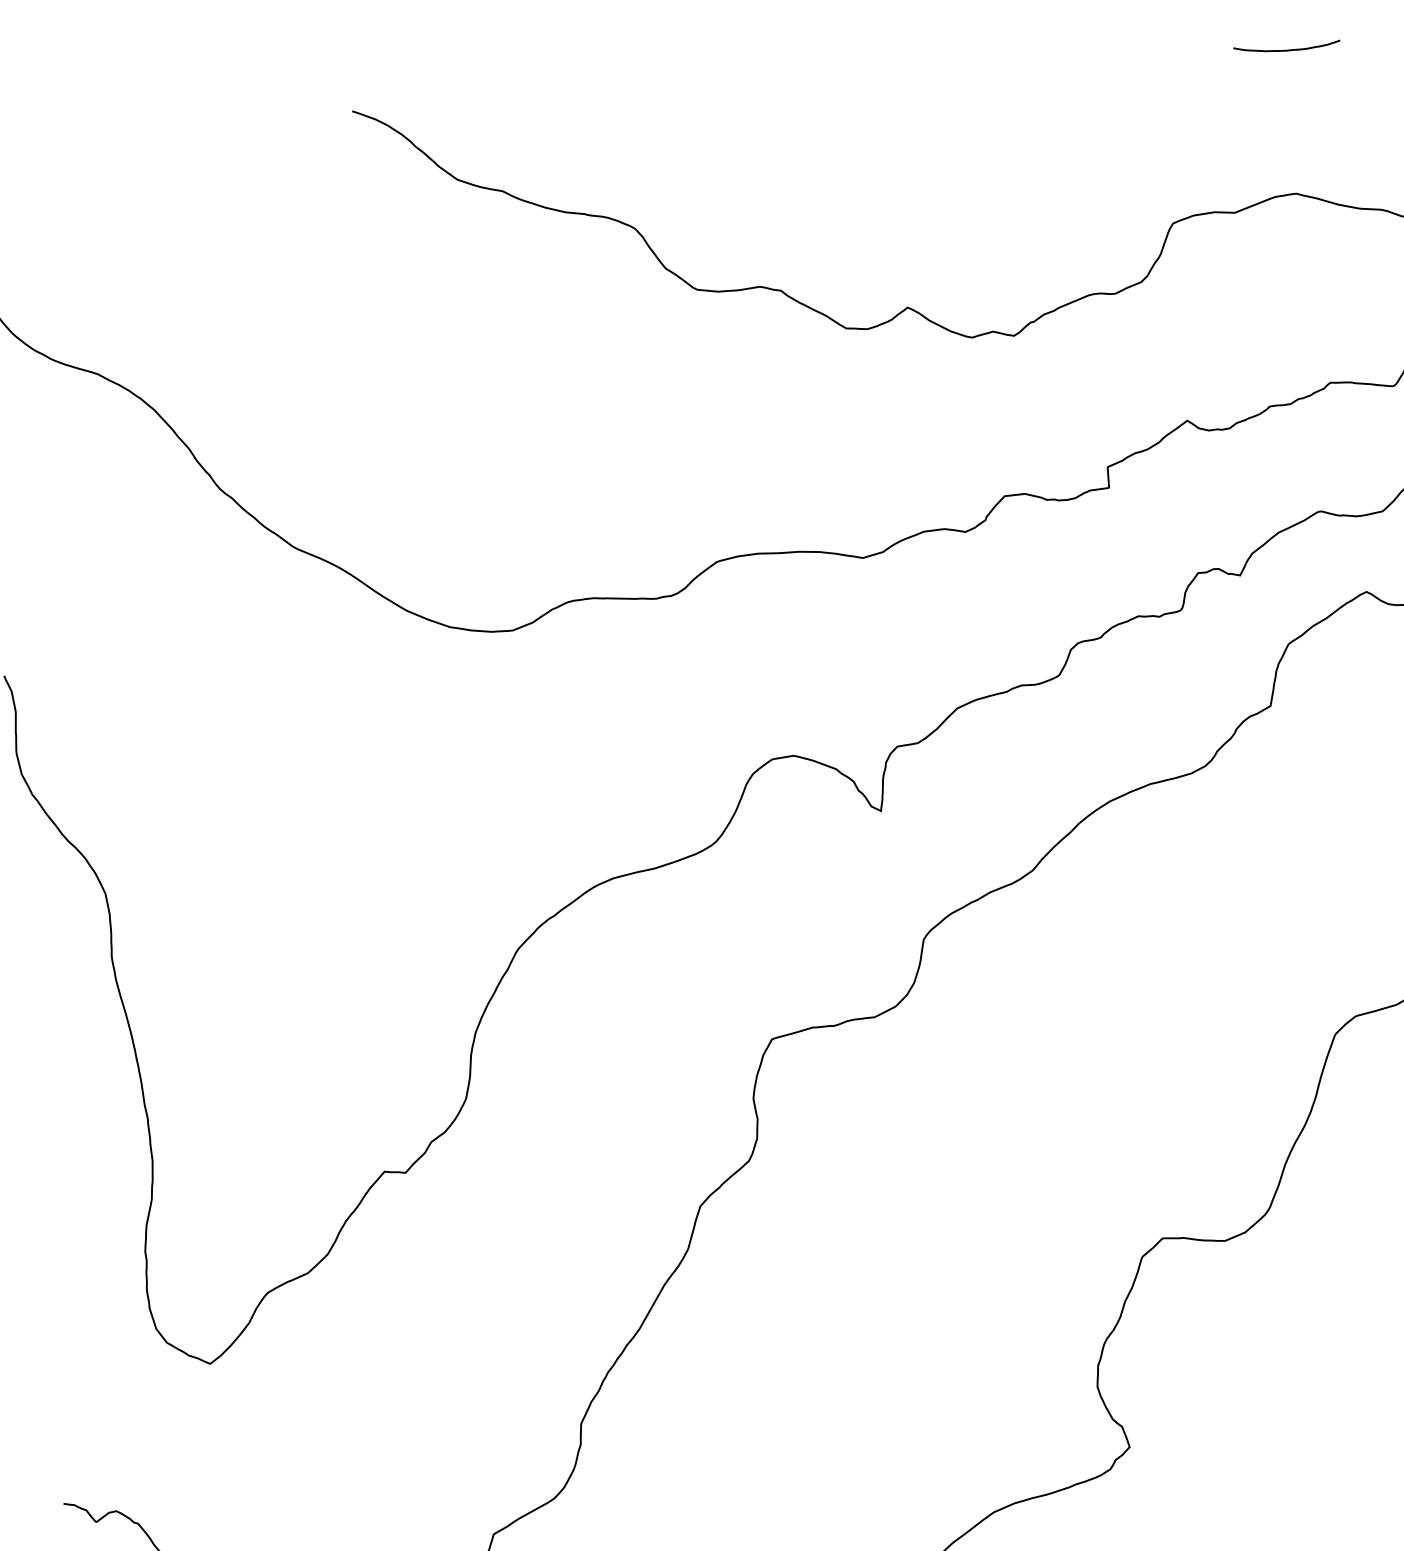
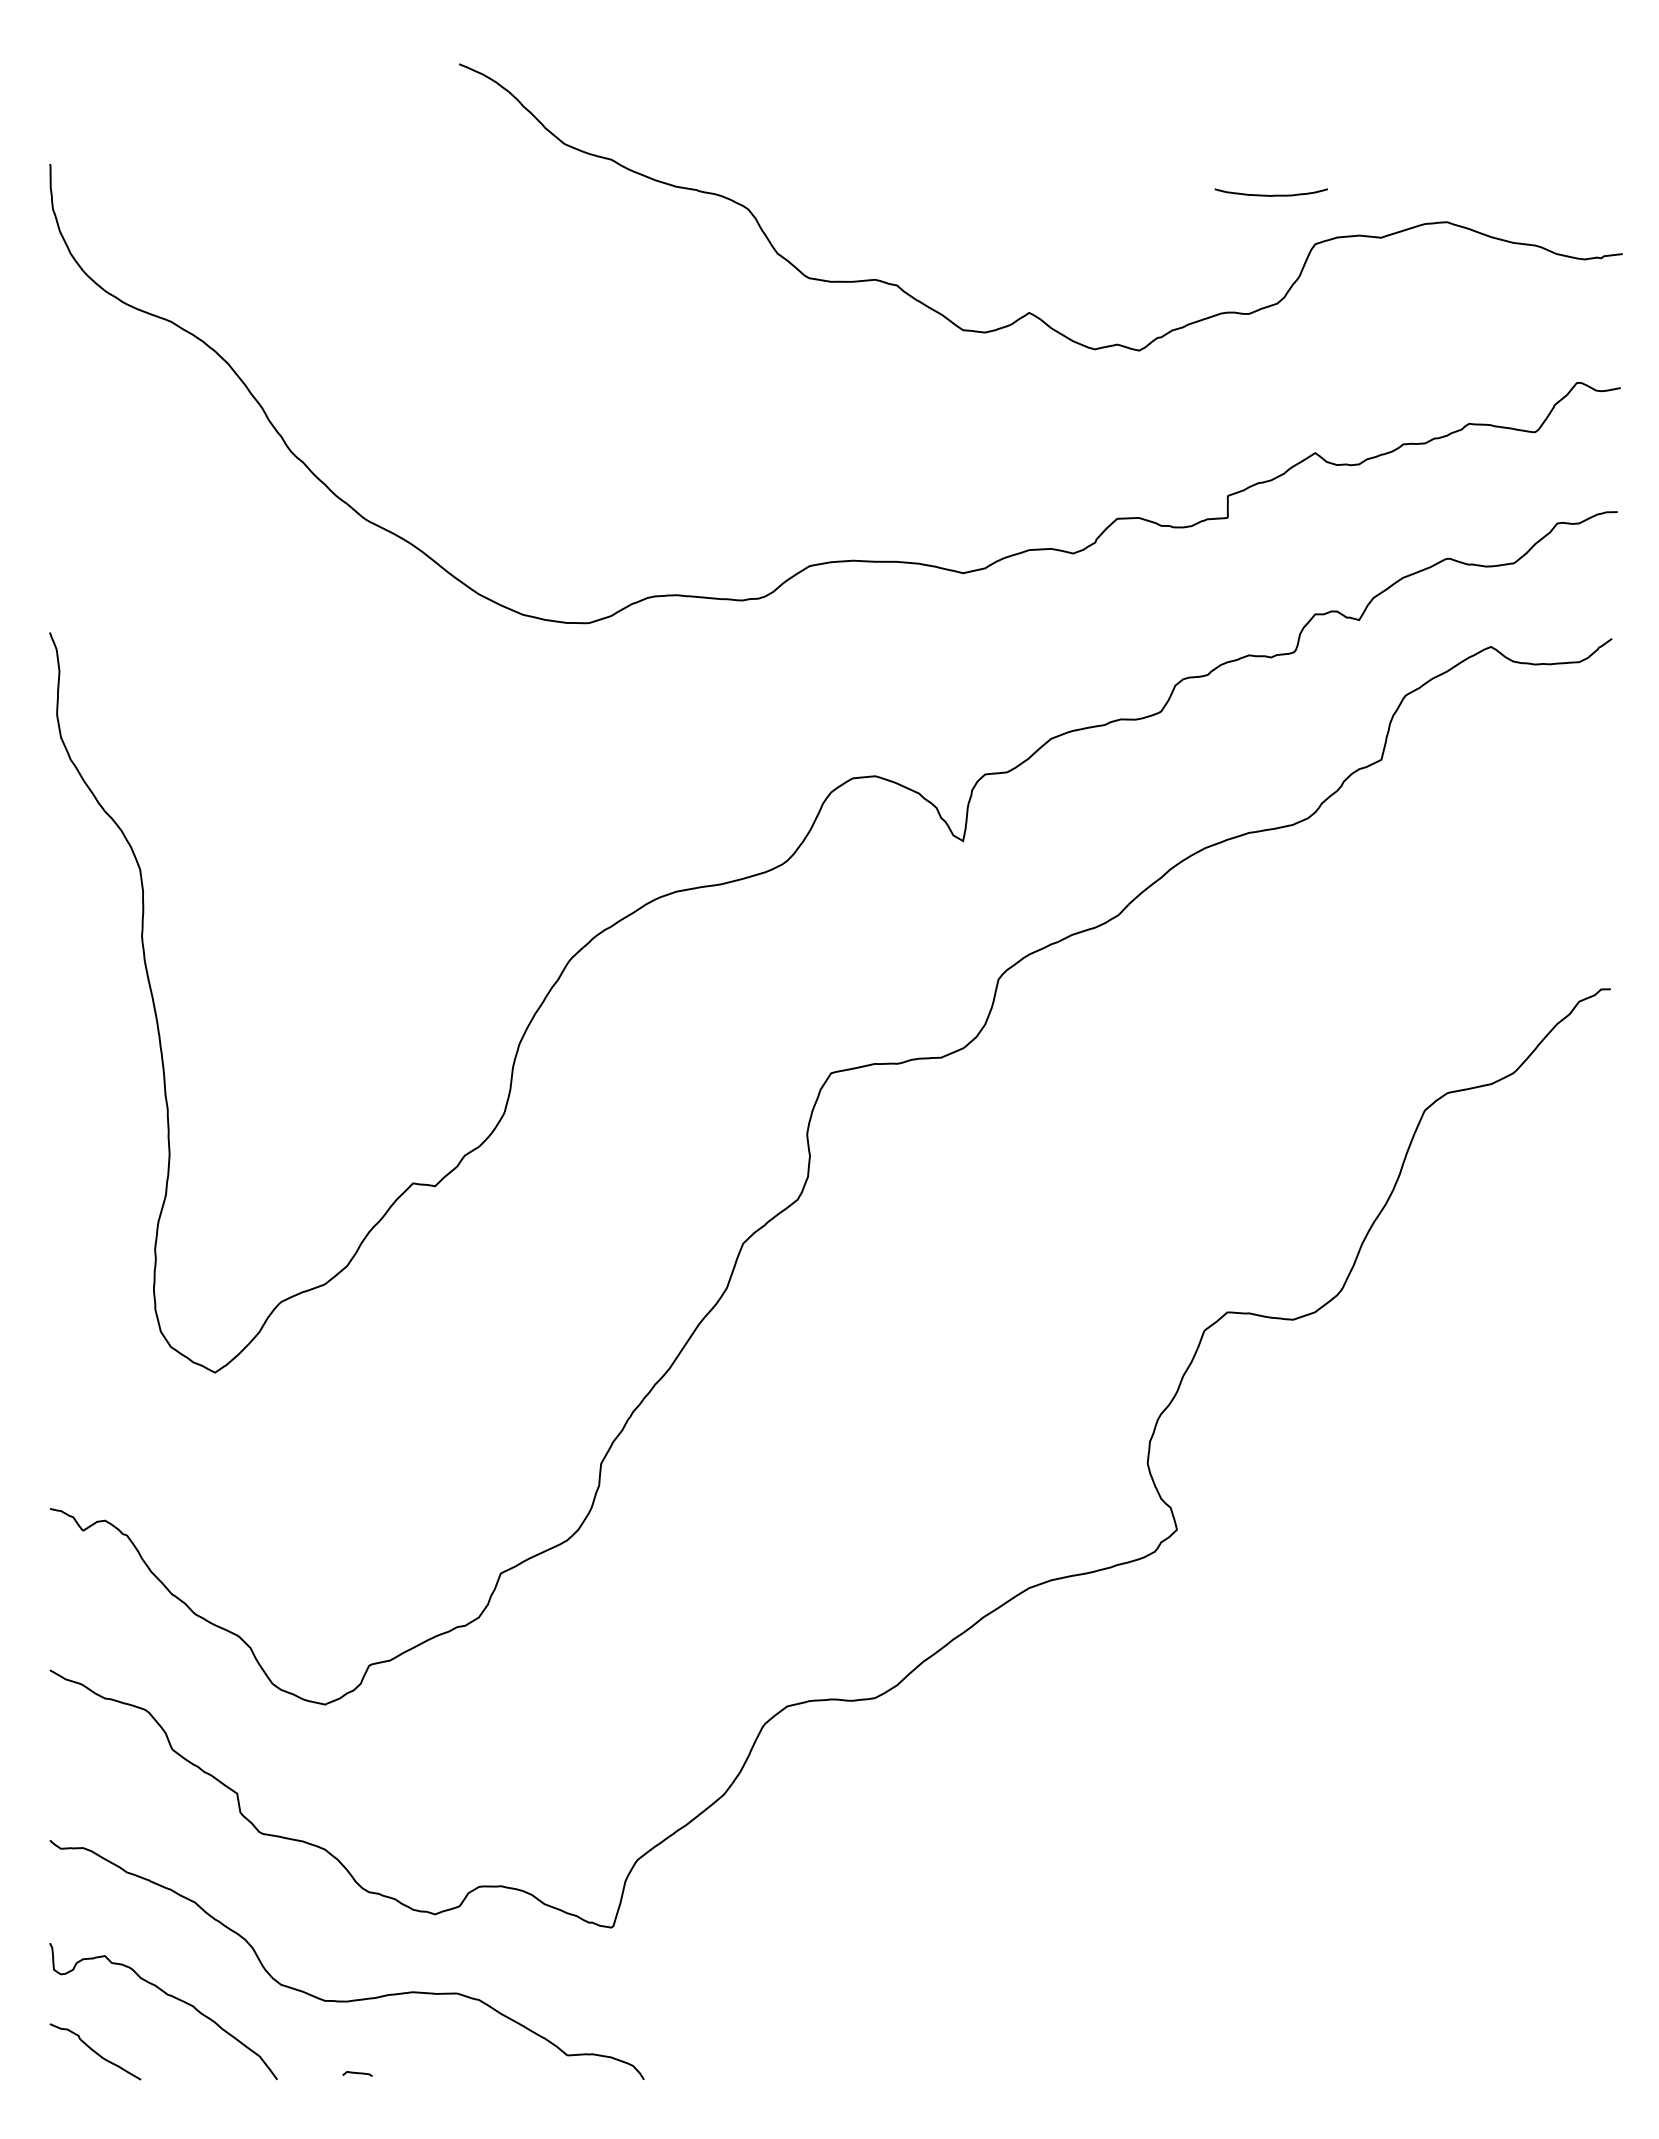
curve: (1288, 49) -> (1272, 194), moved

